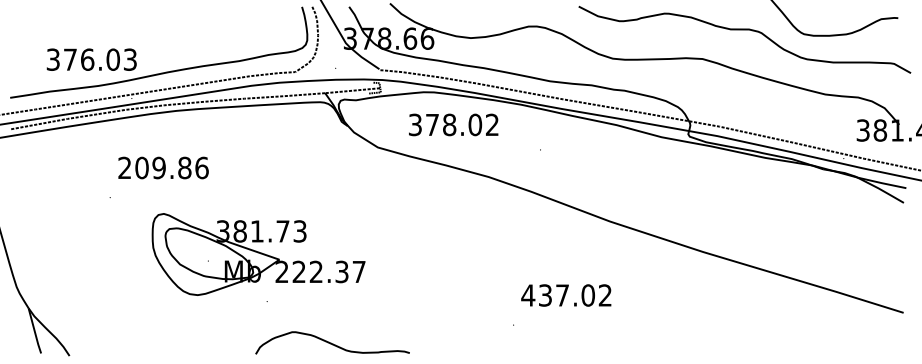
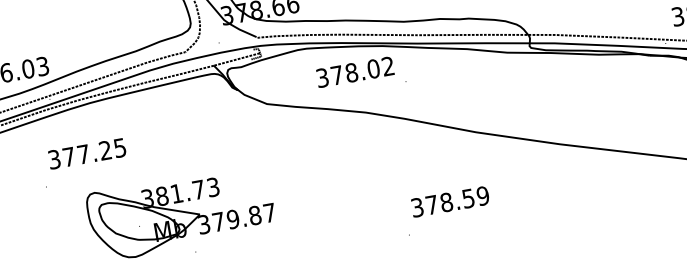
text: (453, 124) -> (355, 71), moved
text: (163, 167) -> (87, 153), 209.86 -> 377.25
text: (311, 271) -> (229, 219), 222.37 -> 379.87
text: (566, 295) -> (449, 201), 437.02 -> 378.59

